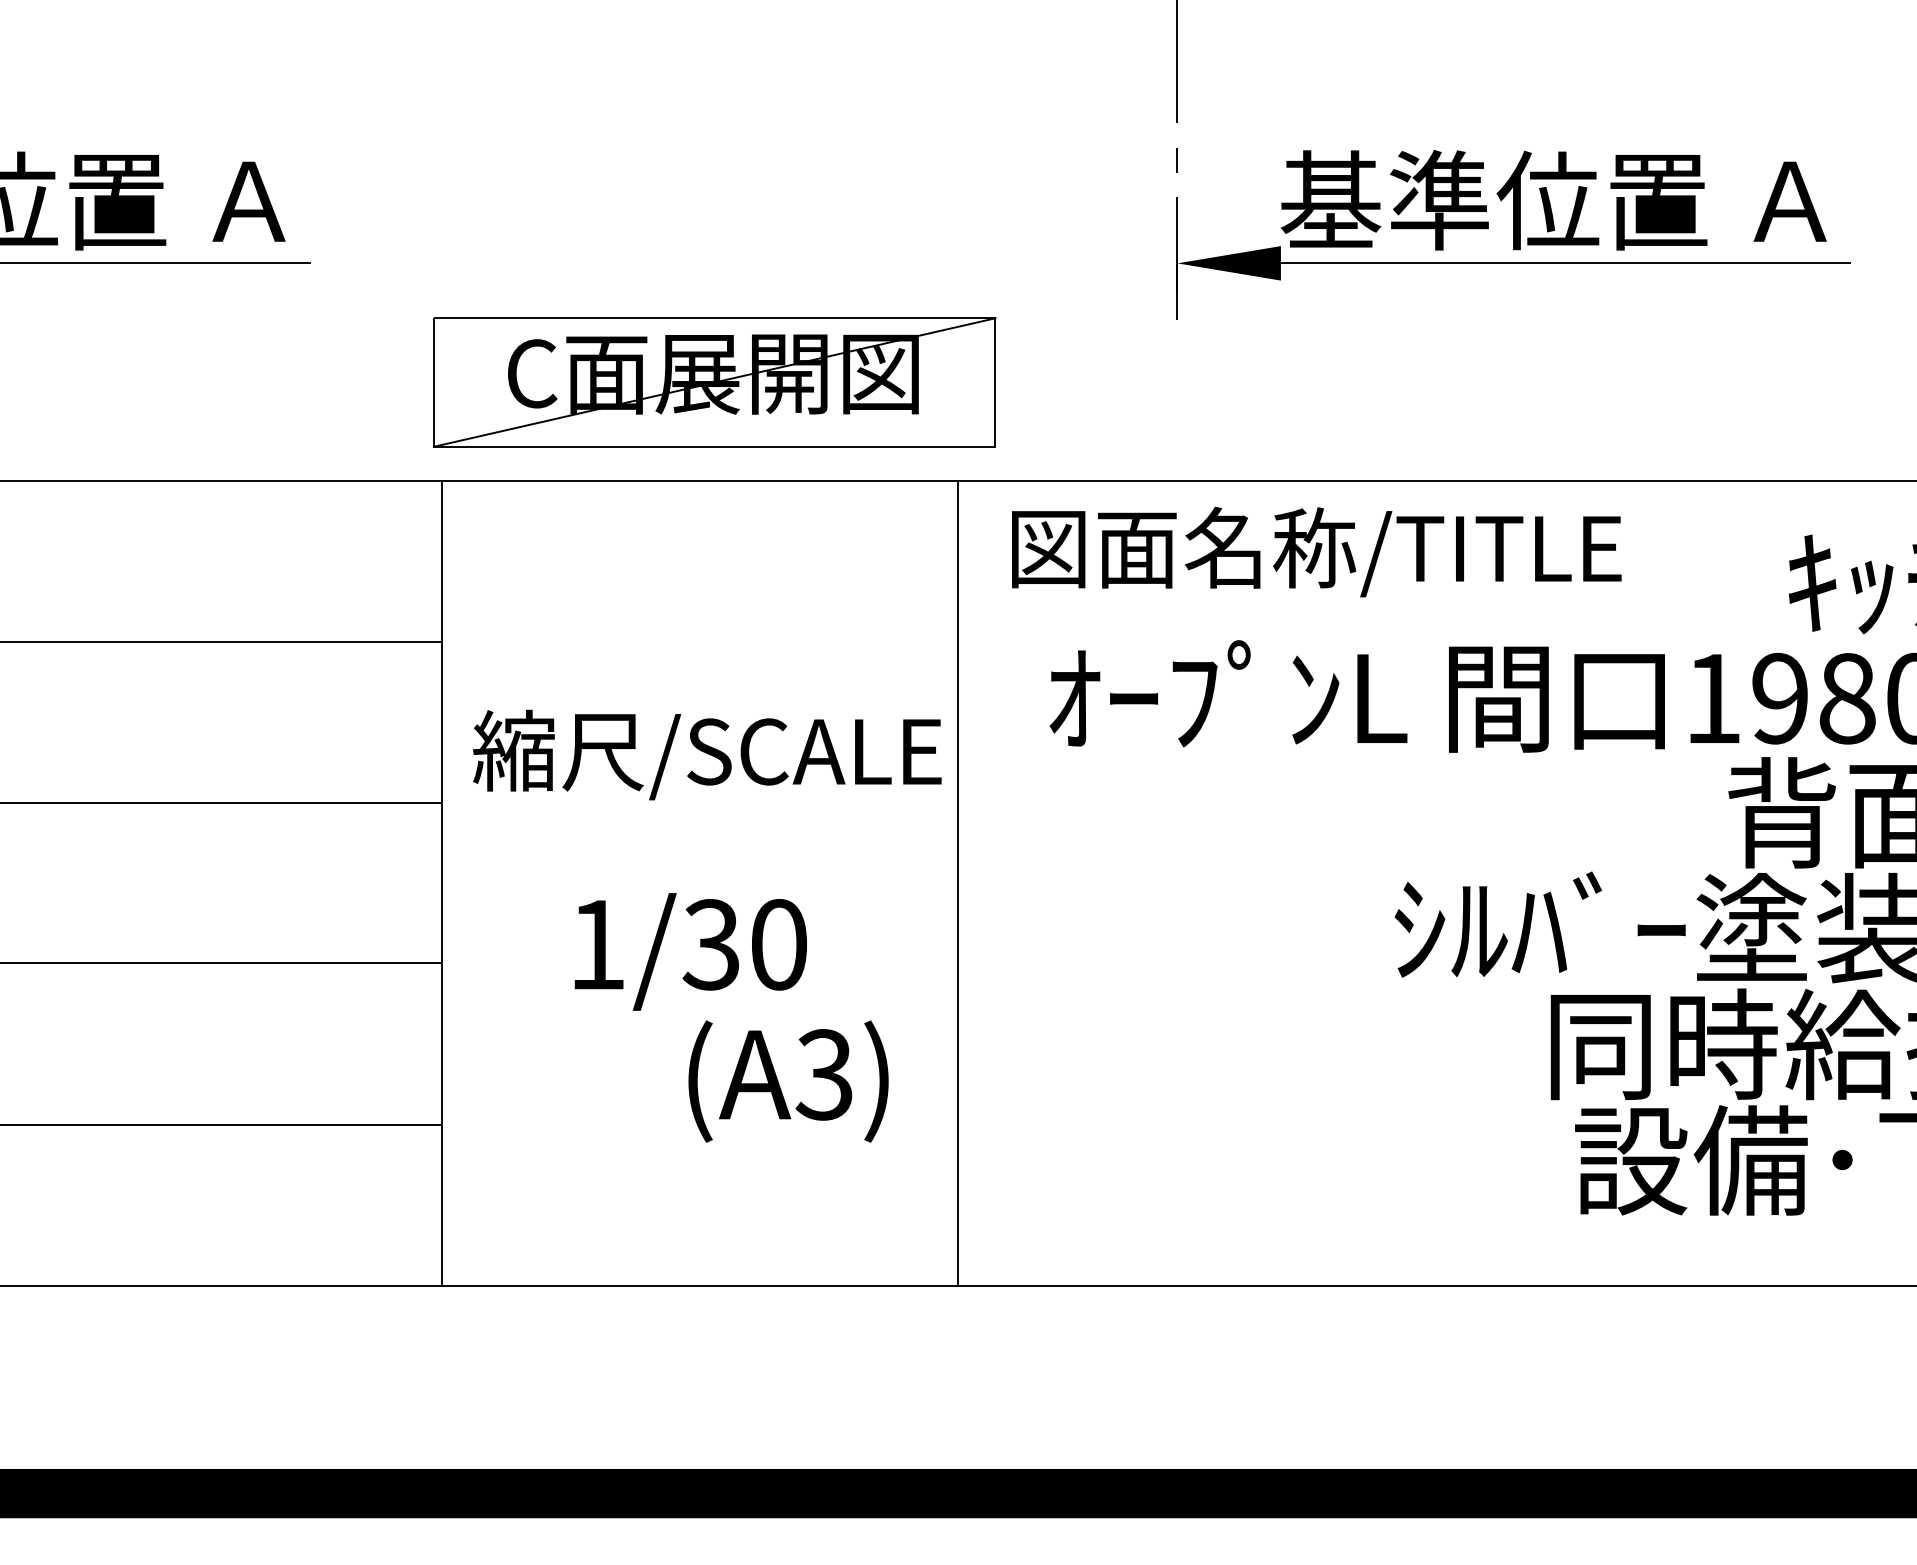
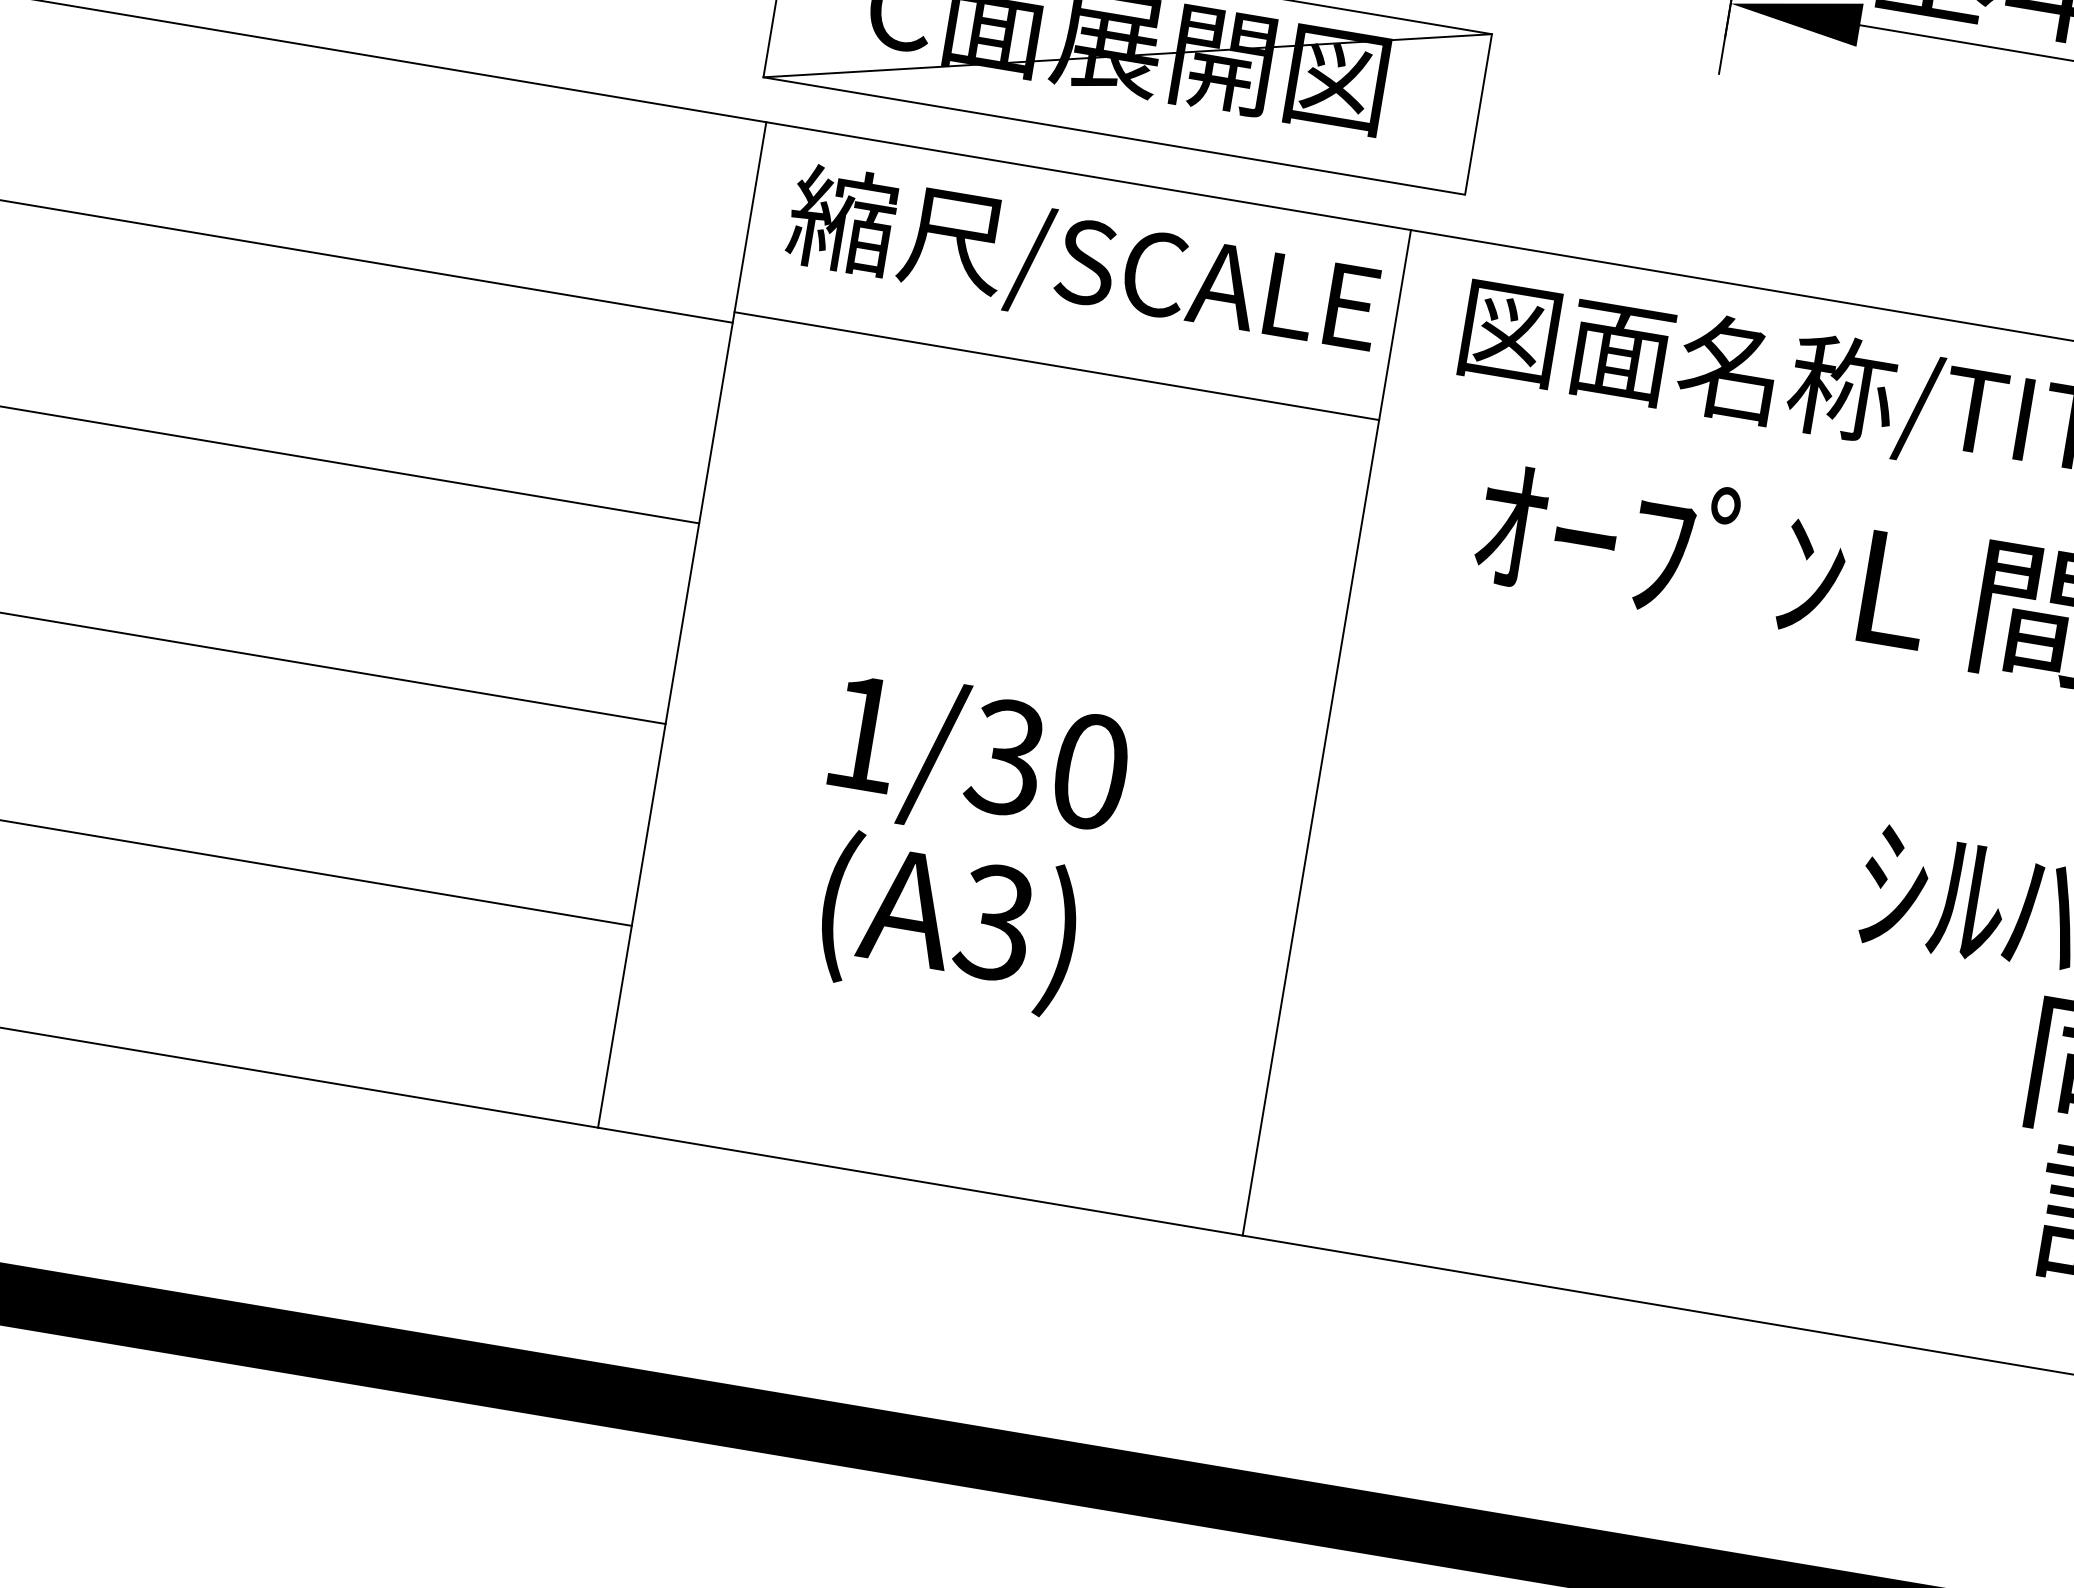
line: (699, 633) -> (1056, 366), added
text: (707, 754) -> (1083, 265), moved
text: (788, 1081) -> (948, 923), moved

